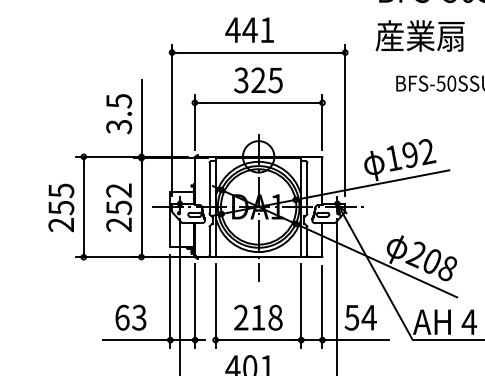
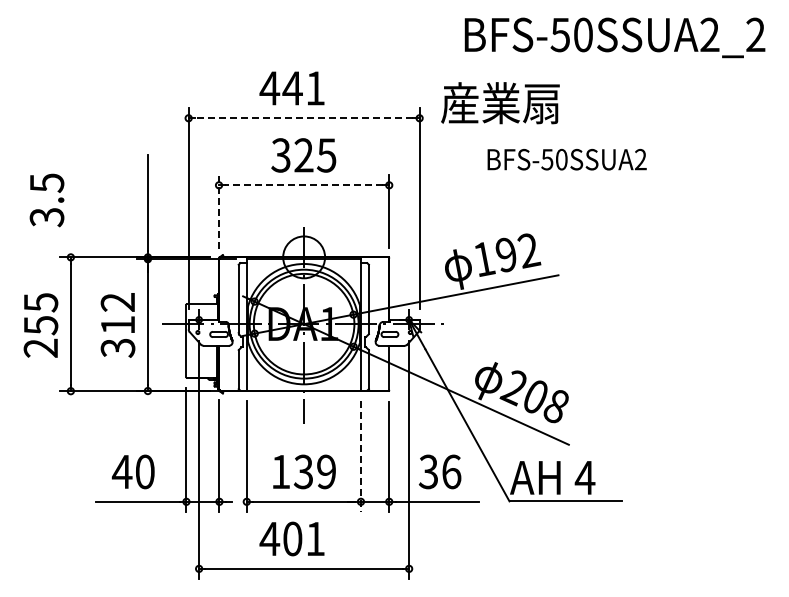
text: (420, 36) -> (500, 103), moved
line: (258, 52) -> (303, 118), solid -> dashed
line: (258, 102) -> (304, 185), solid -> dashed
text: (118, 114) -> (46, 200), moved
line: (195, 122) -> (219, 211), solid -> dashed
text: (119, 216) -> (118, 336), 252 -> 312
line: (300, 306) -> (360, 456), solid -> dashed
text: (129, 317) -> (132, 471), 63 -> 40
text: (258, 317) -> (303, 471), 218 -> 139
text: (360, 317) -> (440, 471), 54 -> 36

